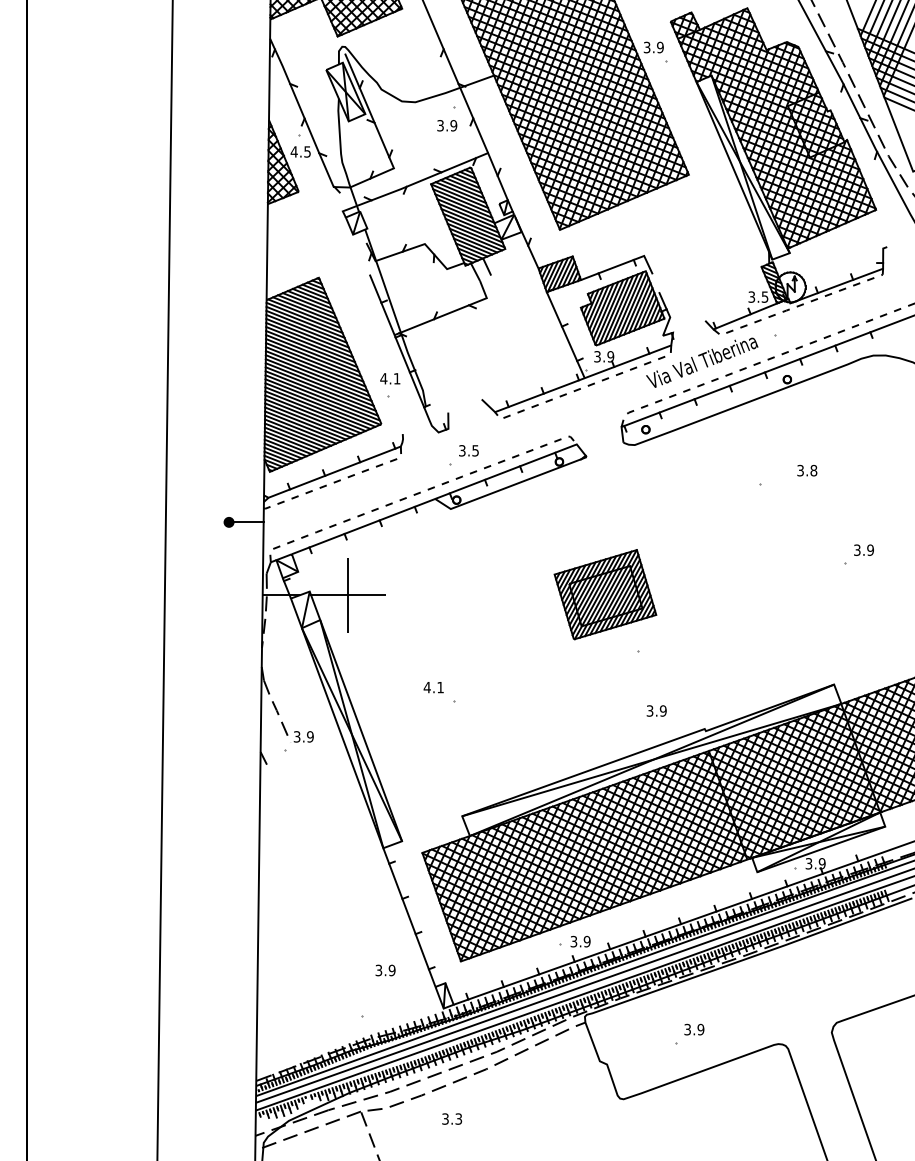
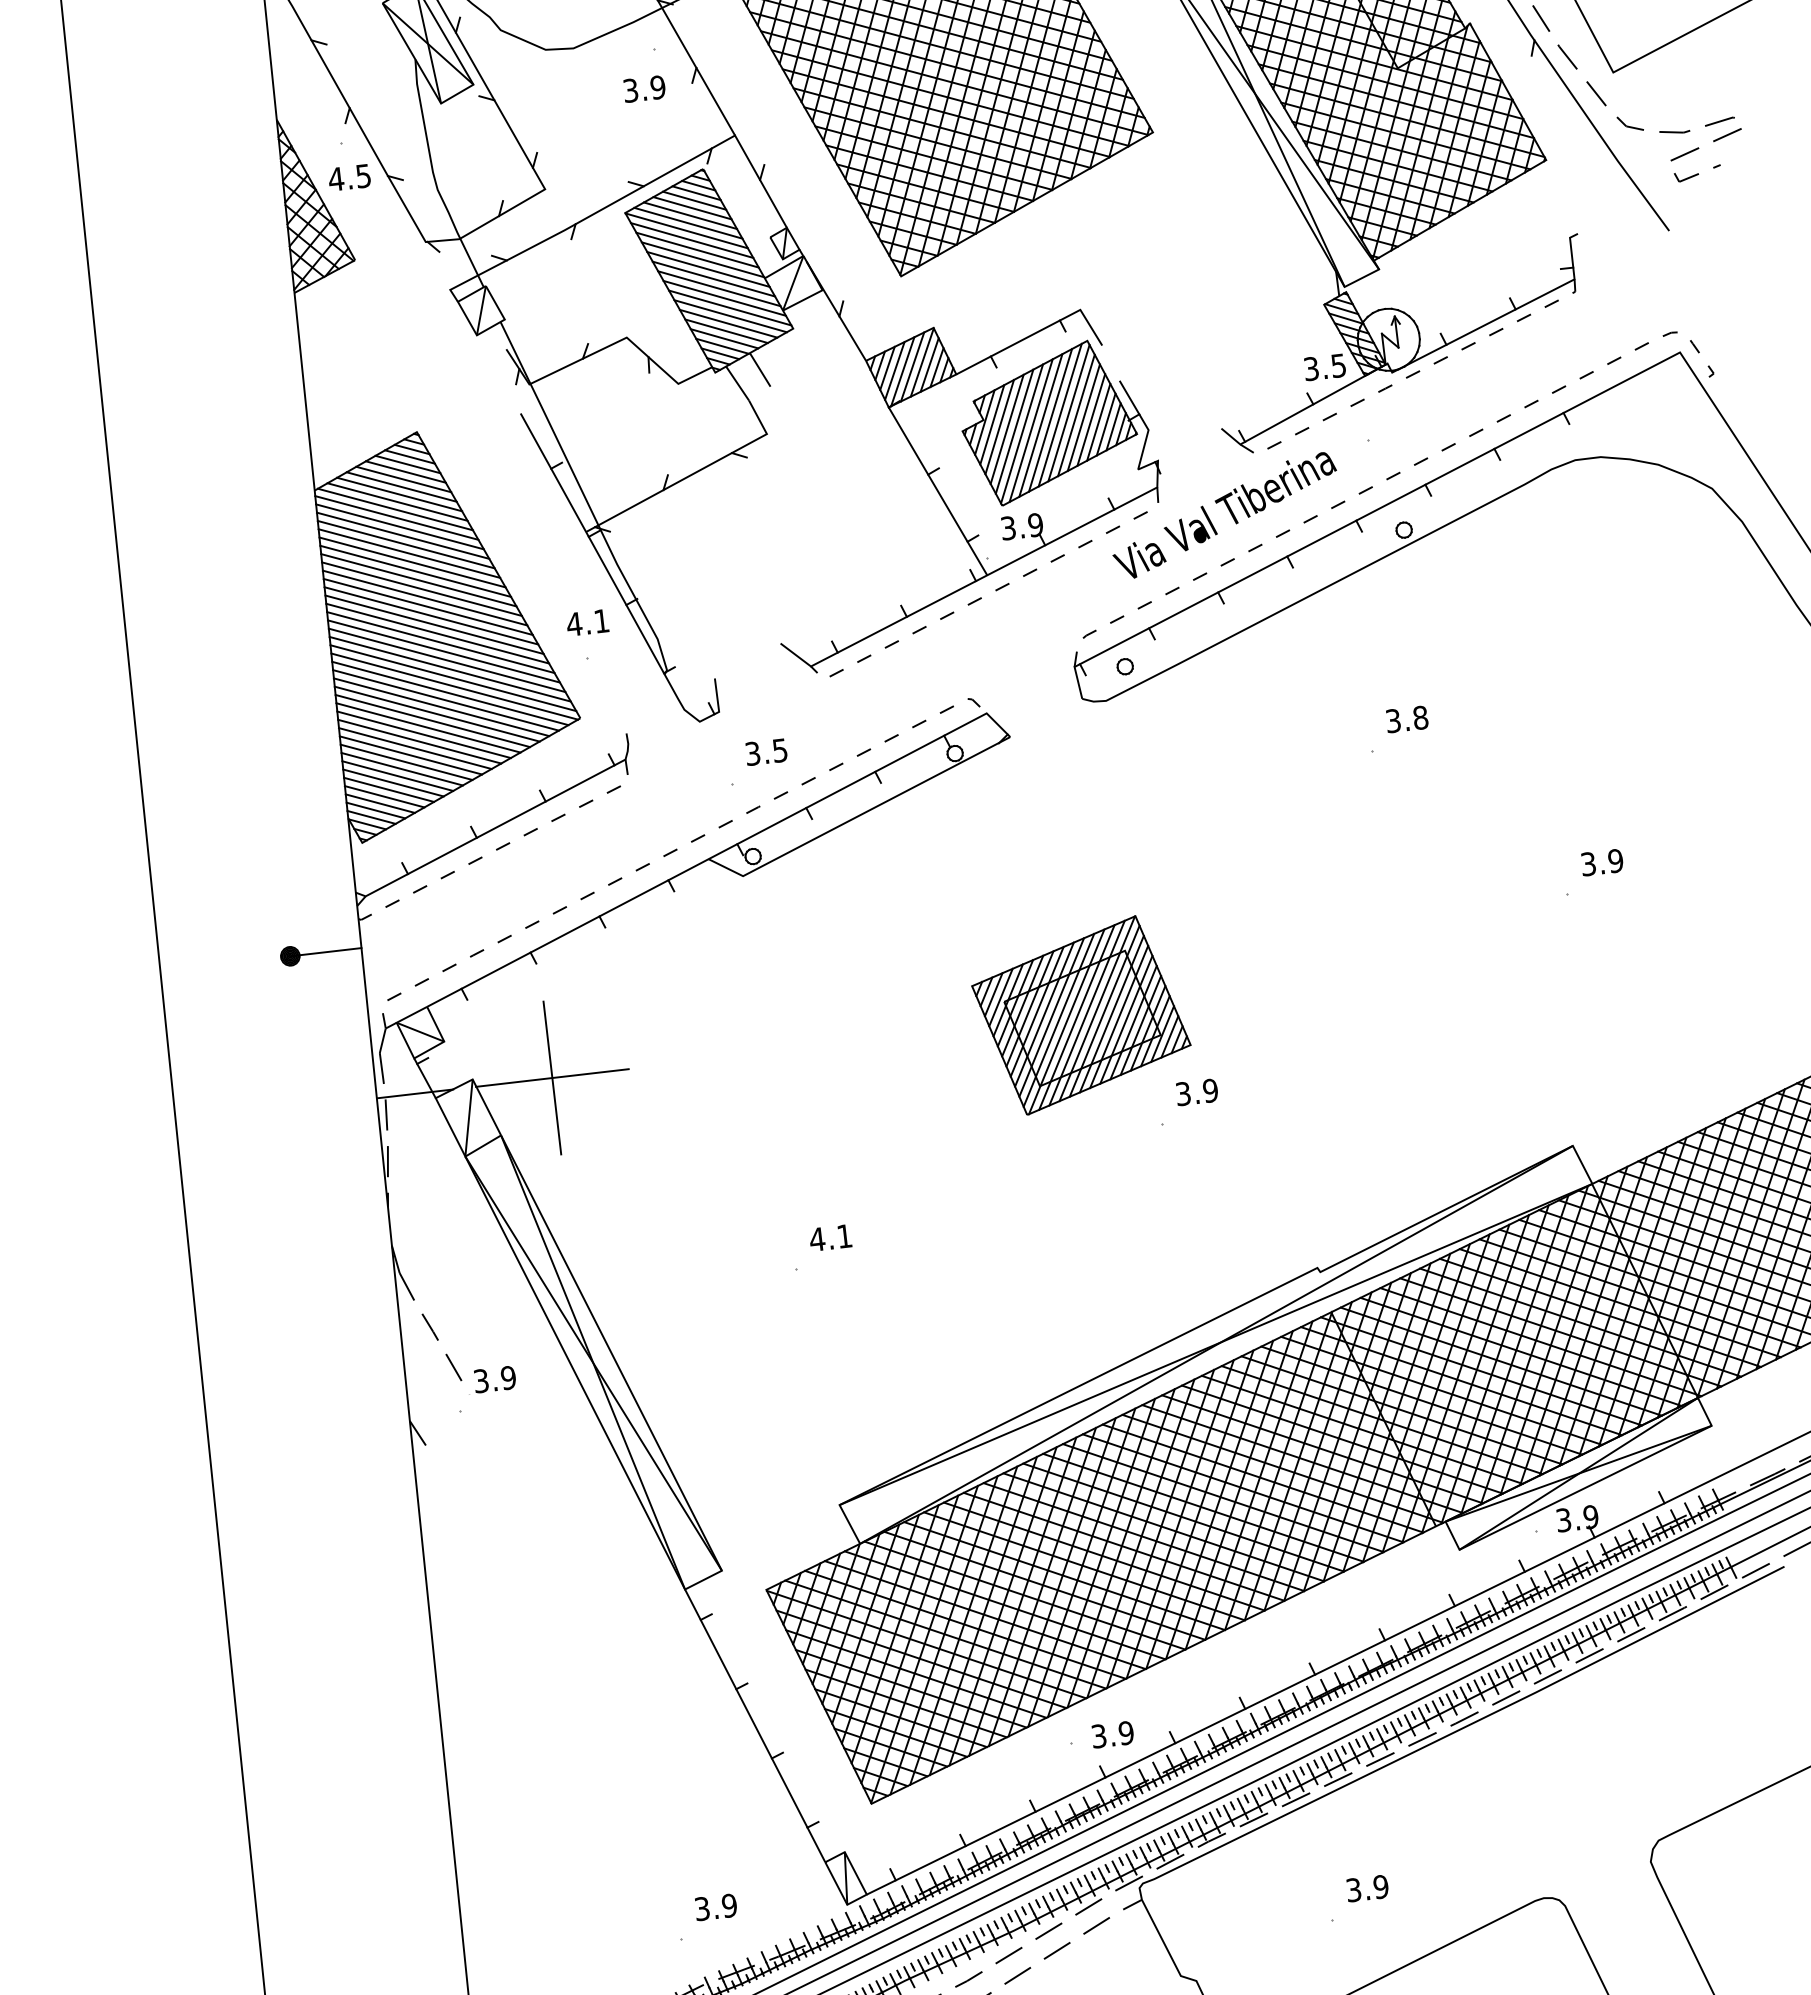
text: (807, 470) -> (1407, 718), moved
text: (433, 687) -> (830, 1237), moved
text: (656, 710) -> (1196, 1091), moved
text: (385, 970) -> (715, 1907), moved

